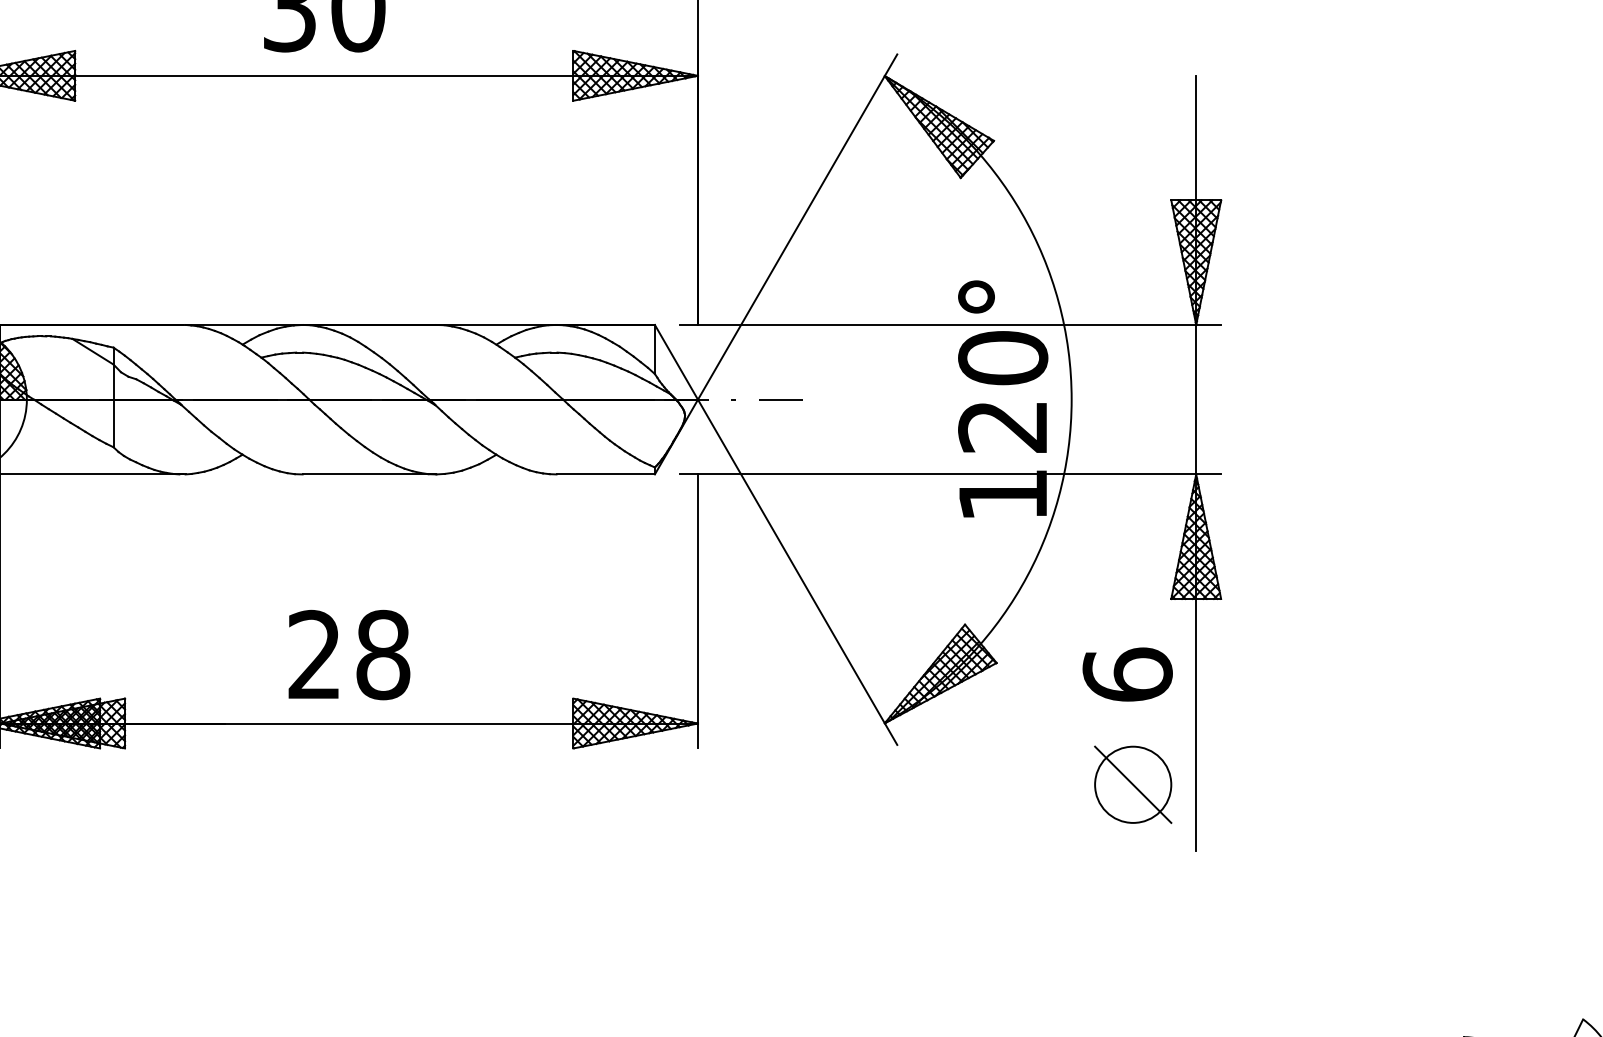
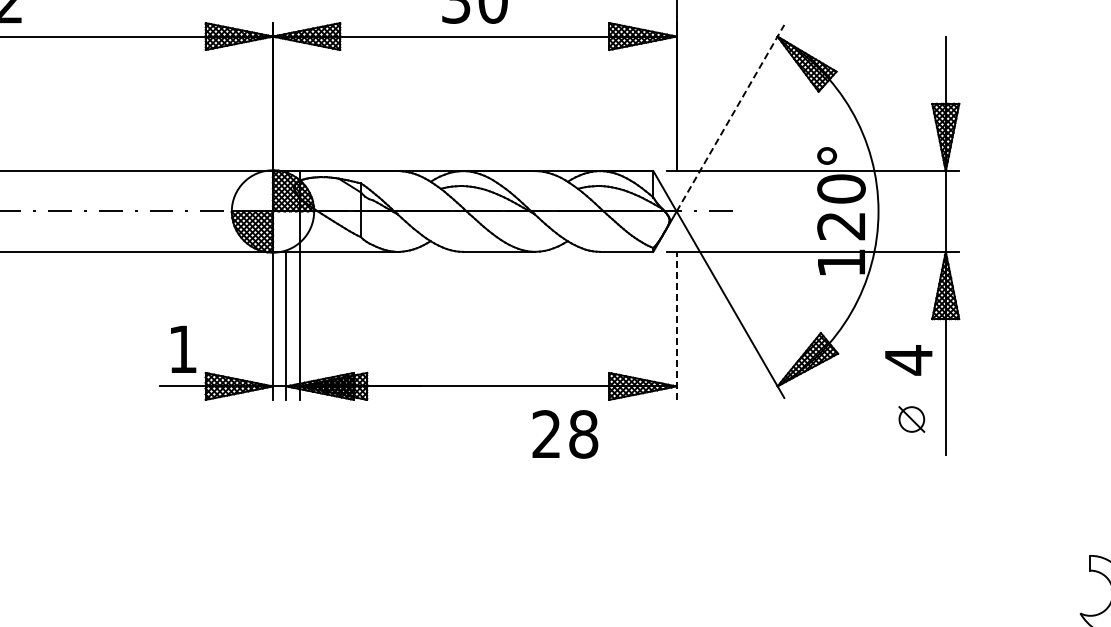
line: (797, 227) -> (730, 118), solid -> dashed
line: (697, 610) -> (676, 325), solid -> dashed
text: (349, 655) -> (565, 434), moved
text: (1127, 675) -> (908, 360), 6 -> 4
part: (1132, 784) -> (911, 419), size x0.6

